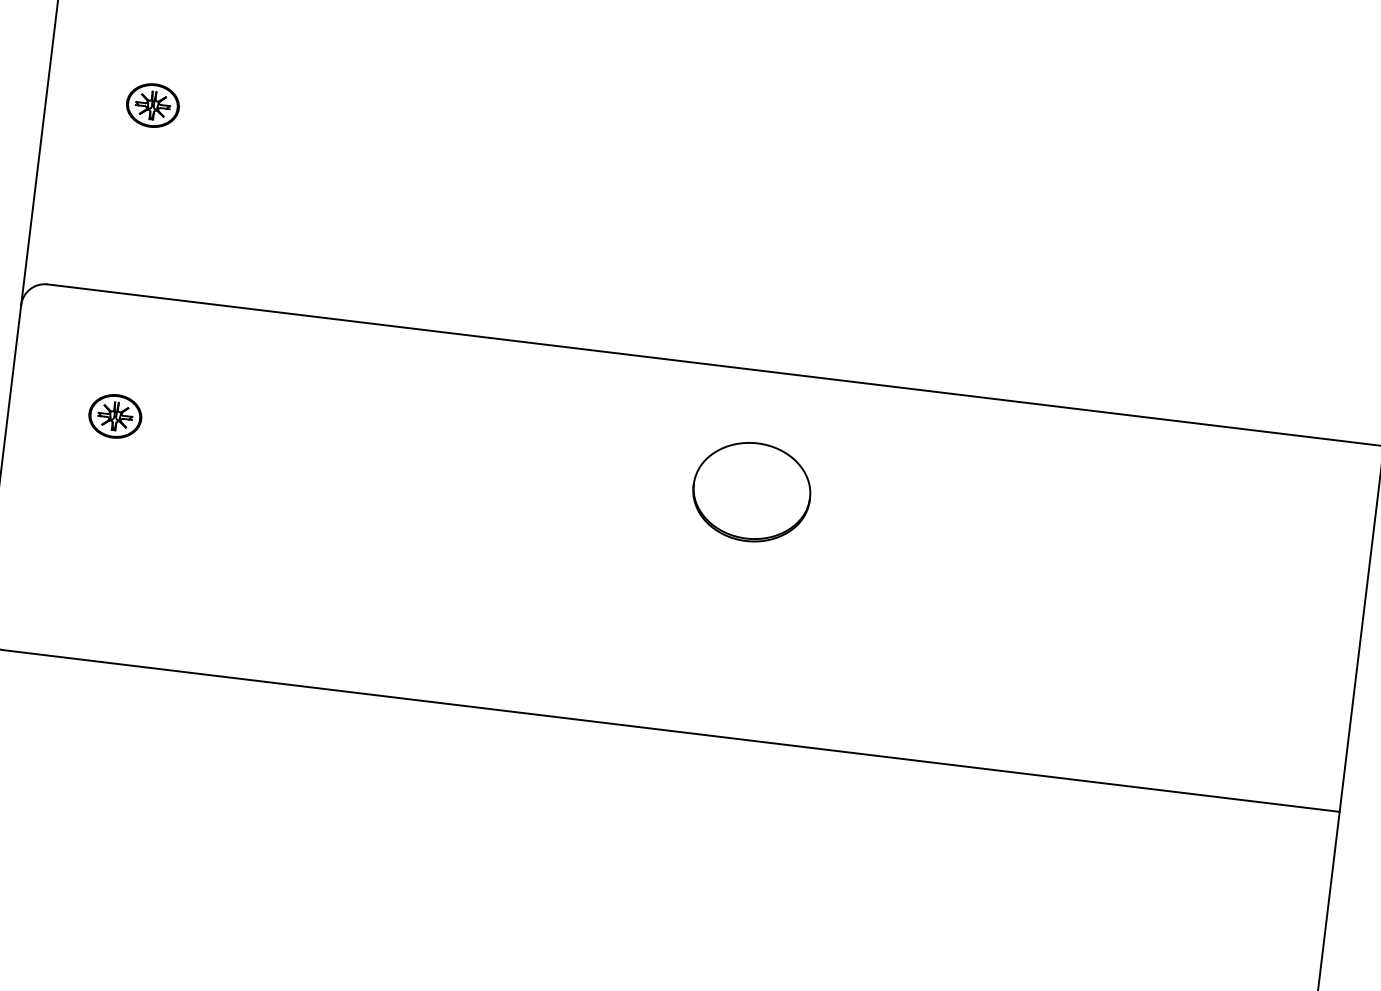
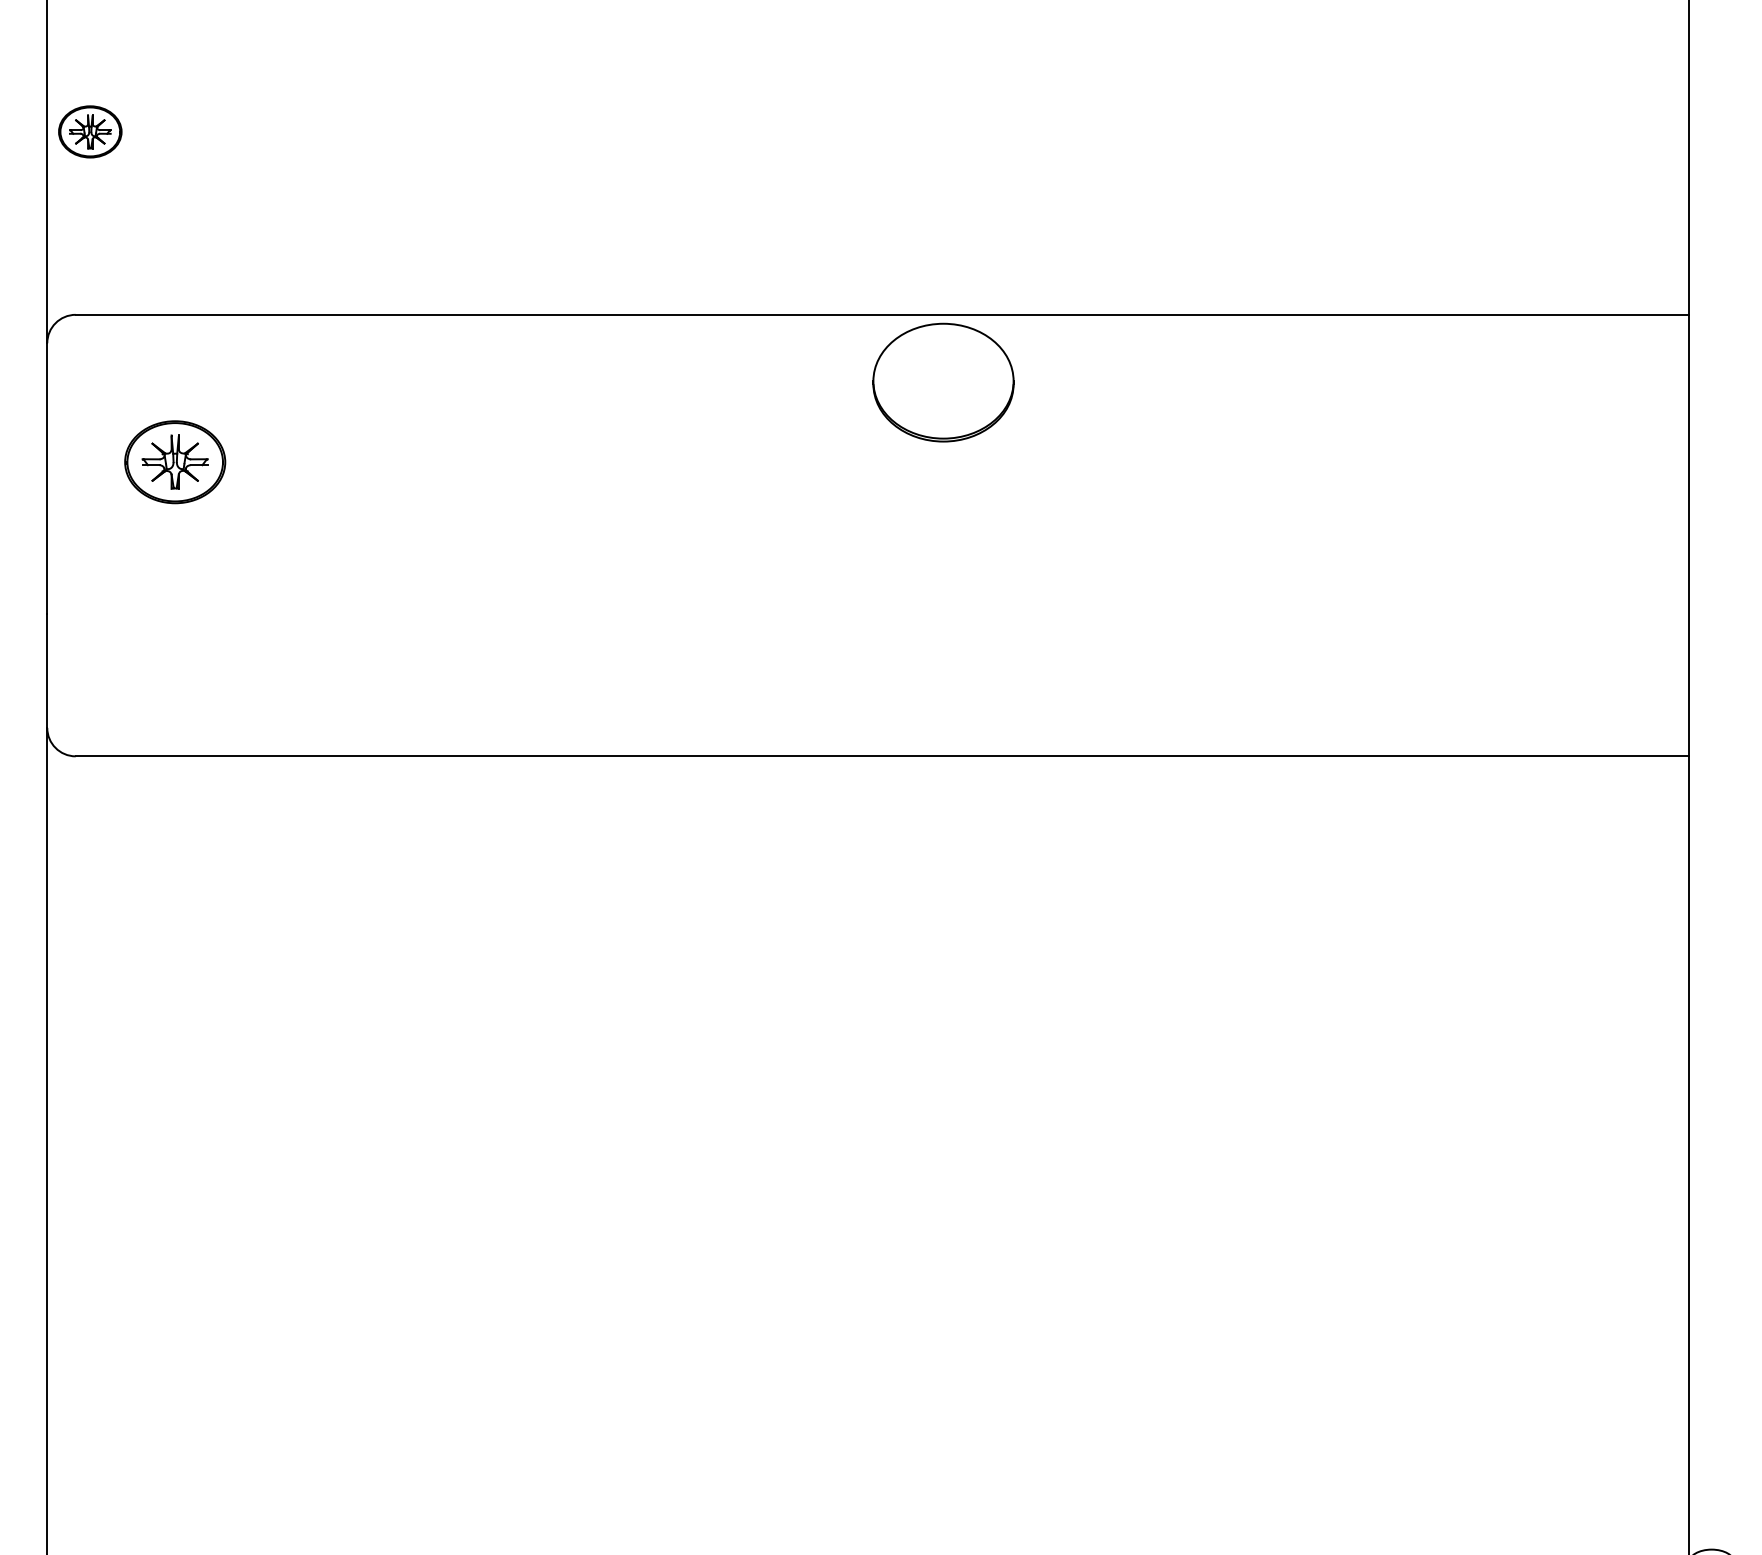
part: (153, 105) -> (90, 131), moved
part: (115, 415) -> (175, 461), size x1.6
part: (751, 492) -> (943, 382), moved

